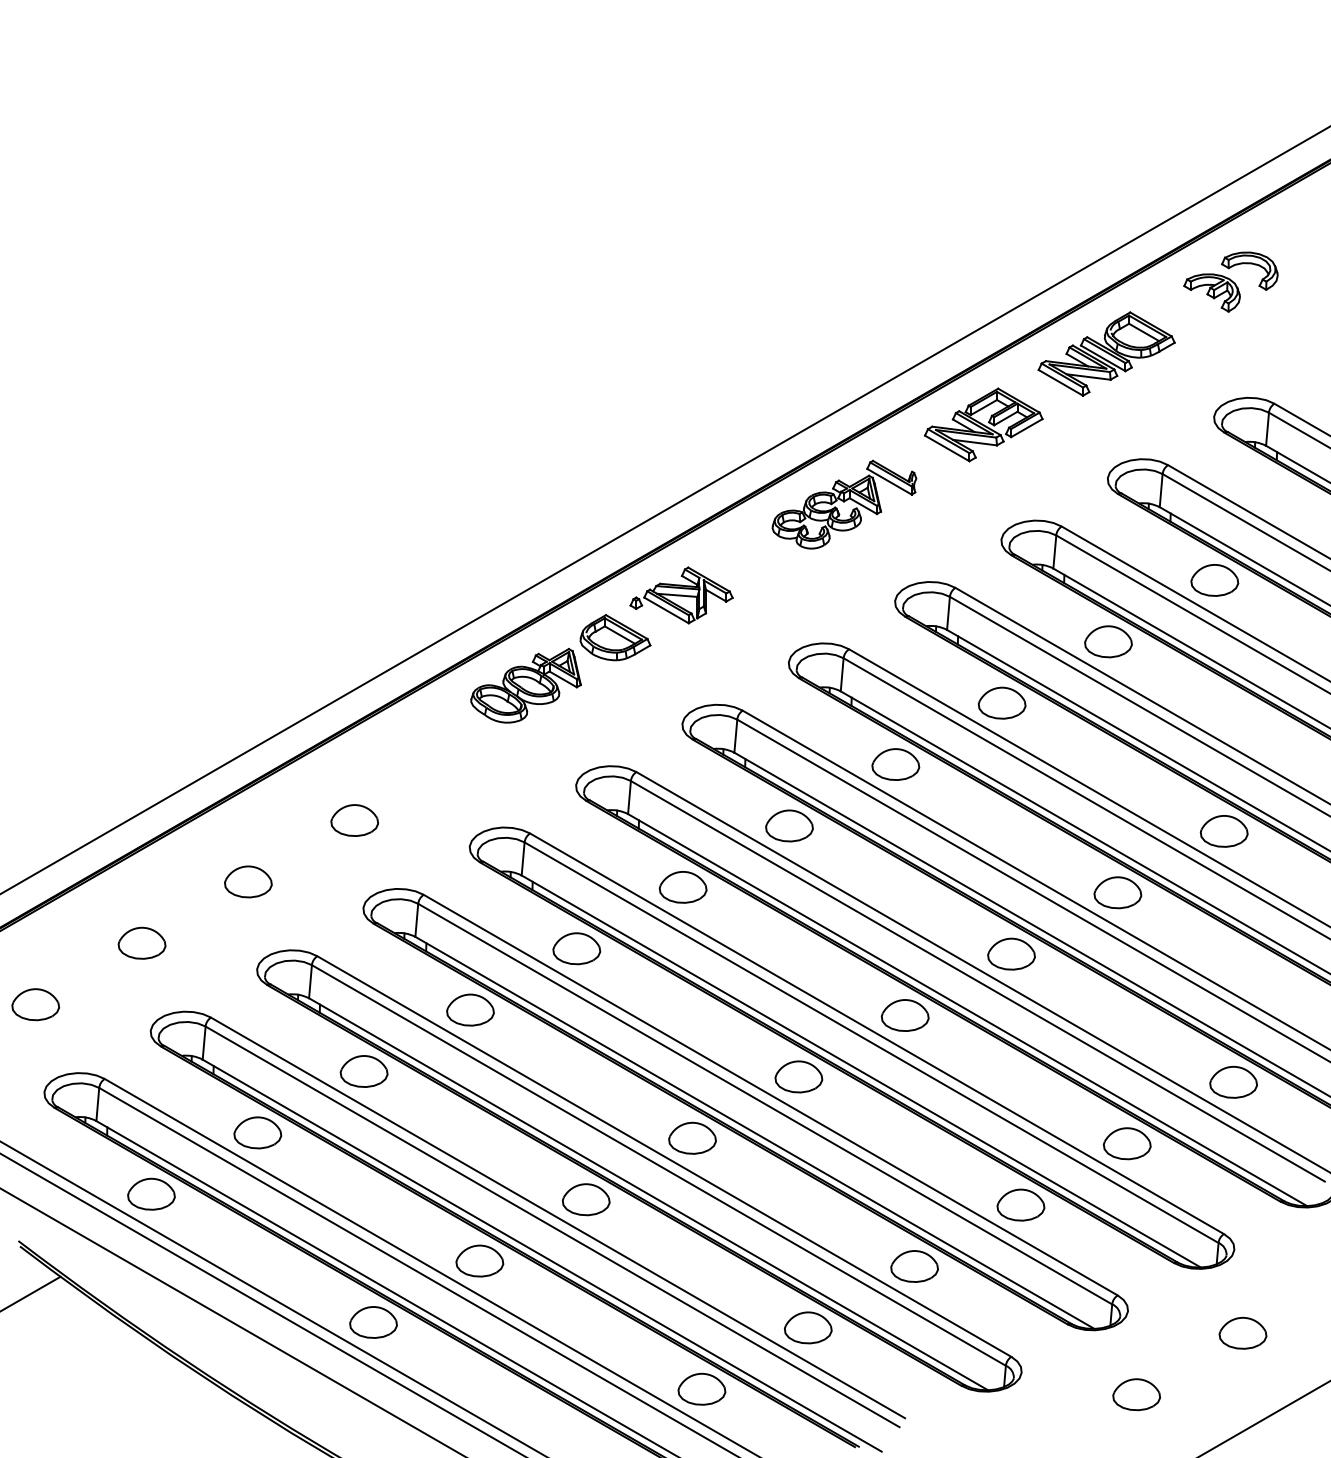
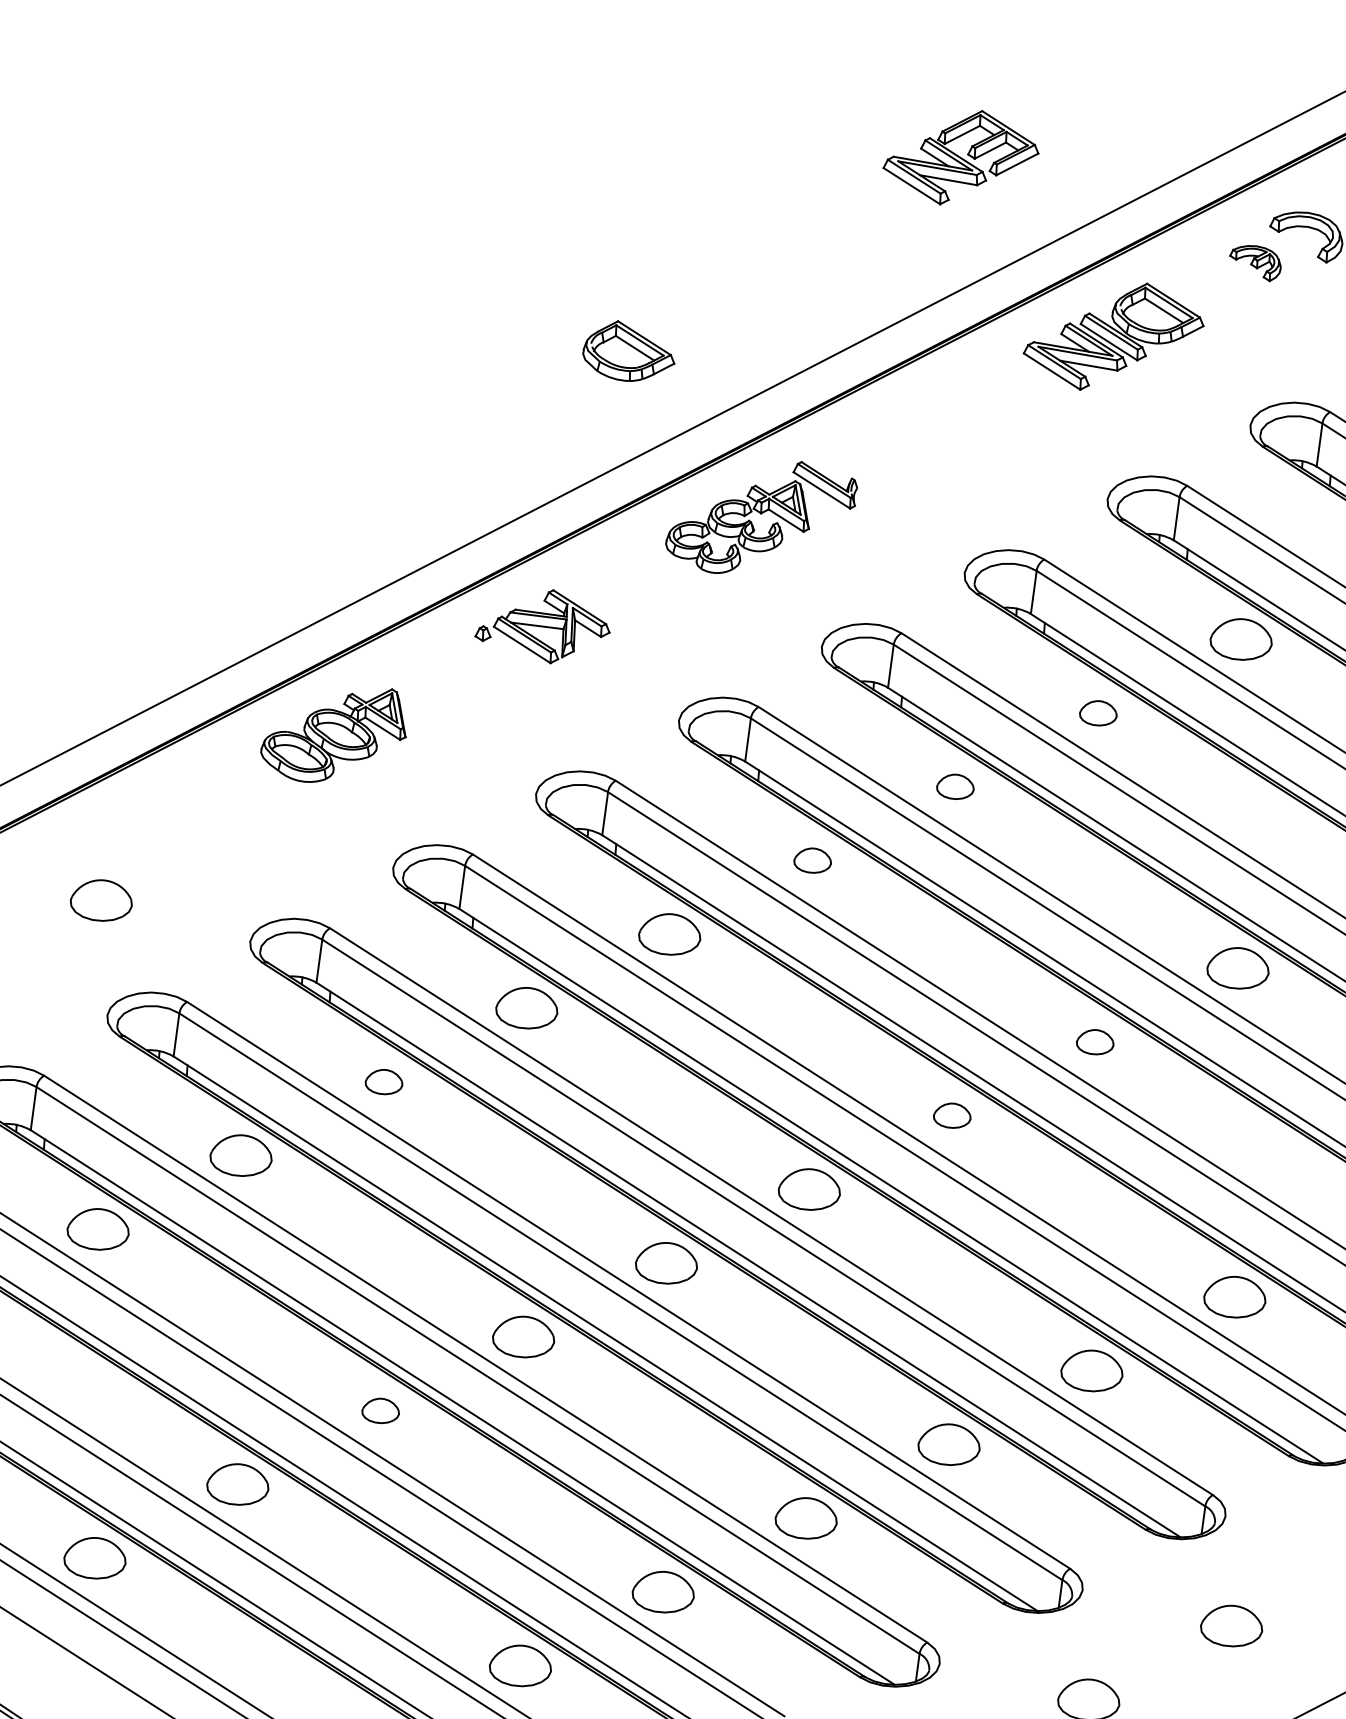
part: (1211, 292) -> (1254, 262), size x0.7
part: (983, 424) -> (960, 157), moved
part: (615, 637) -> (629, 351), moved
part: (1108, 641) -> (1098, 712), size x0.6
part: (1001, 702) -> (954, 786), size x0.6
part: (895, 764) -> (812, 860), size x0.6
part: (1117, 892) -> (1094, 1041), size x0.6
part: (576, 948) -> (383, 1081), size x0.6
part: (1011, 953) -> (952, 1114), size x0.6
part: (585, 1199) -> (379, 1410), size x0.6

